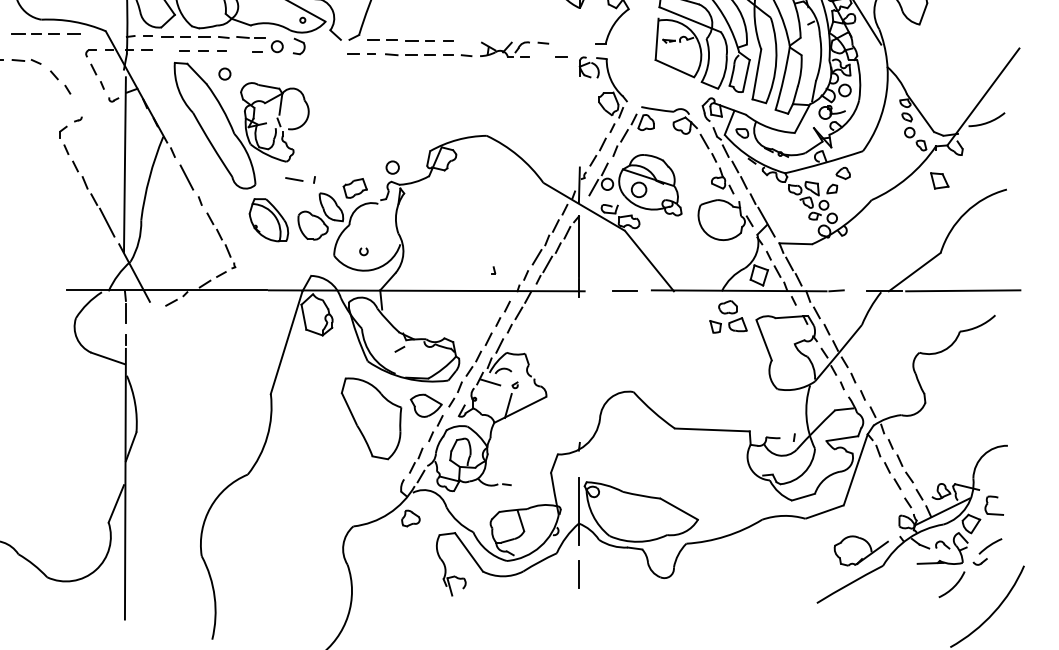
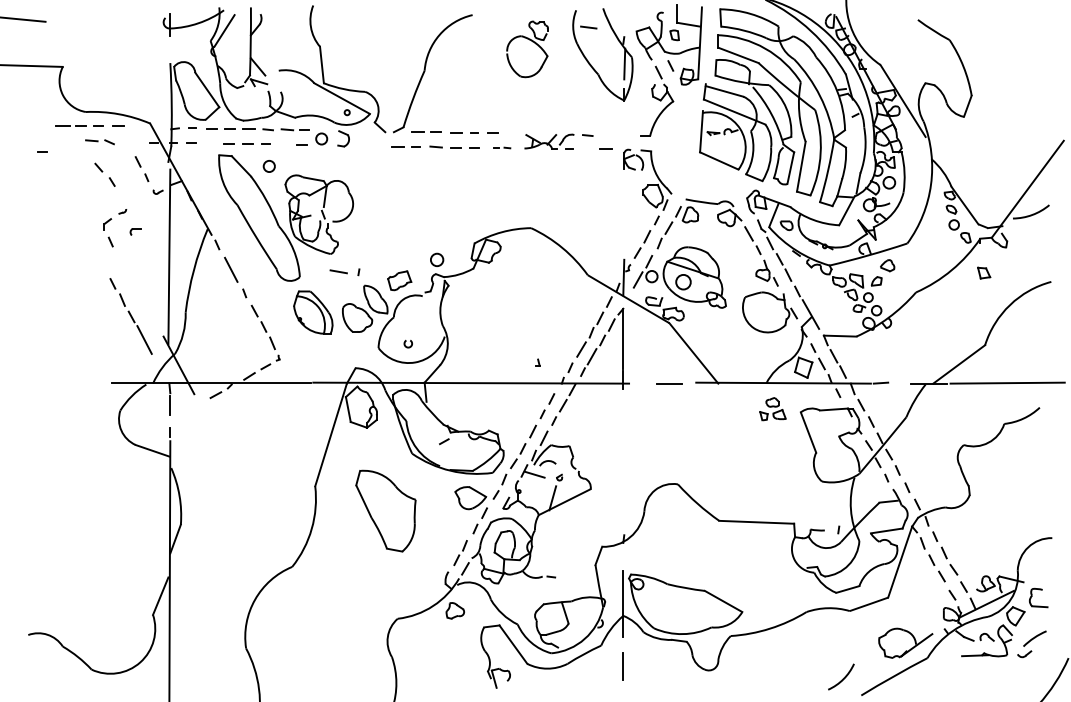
part: (91, 53) -> (135, 231), moved
part: (457, 55) -> (501, 147), size x0.6
part: (26, 62) -> (99, 142), moved
part: (939, 180) -> (983, 272), size x0.7
part: (93, 199) -> (130, 316), moved
part: (728, 316) -> (772, 408), size x0.7
part: (371, 418) -> (385, 510), moved
arc: (954, 585) -> (843, 677), moved

